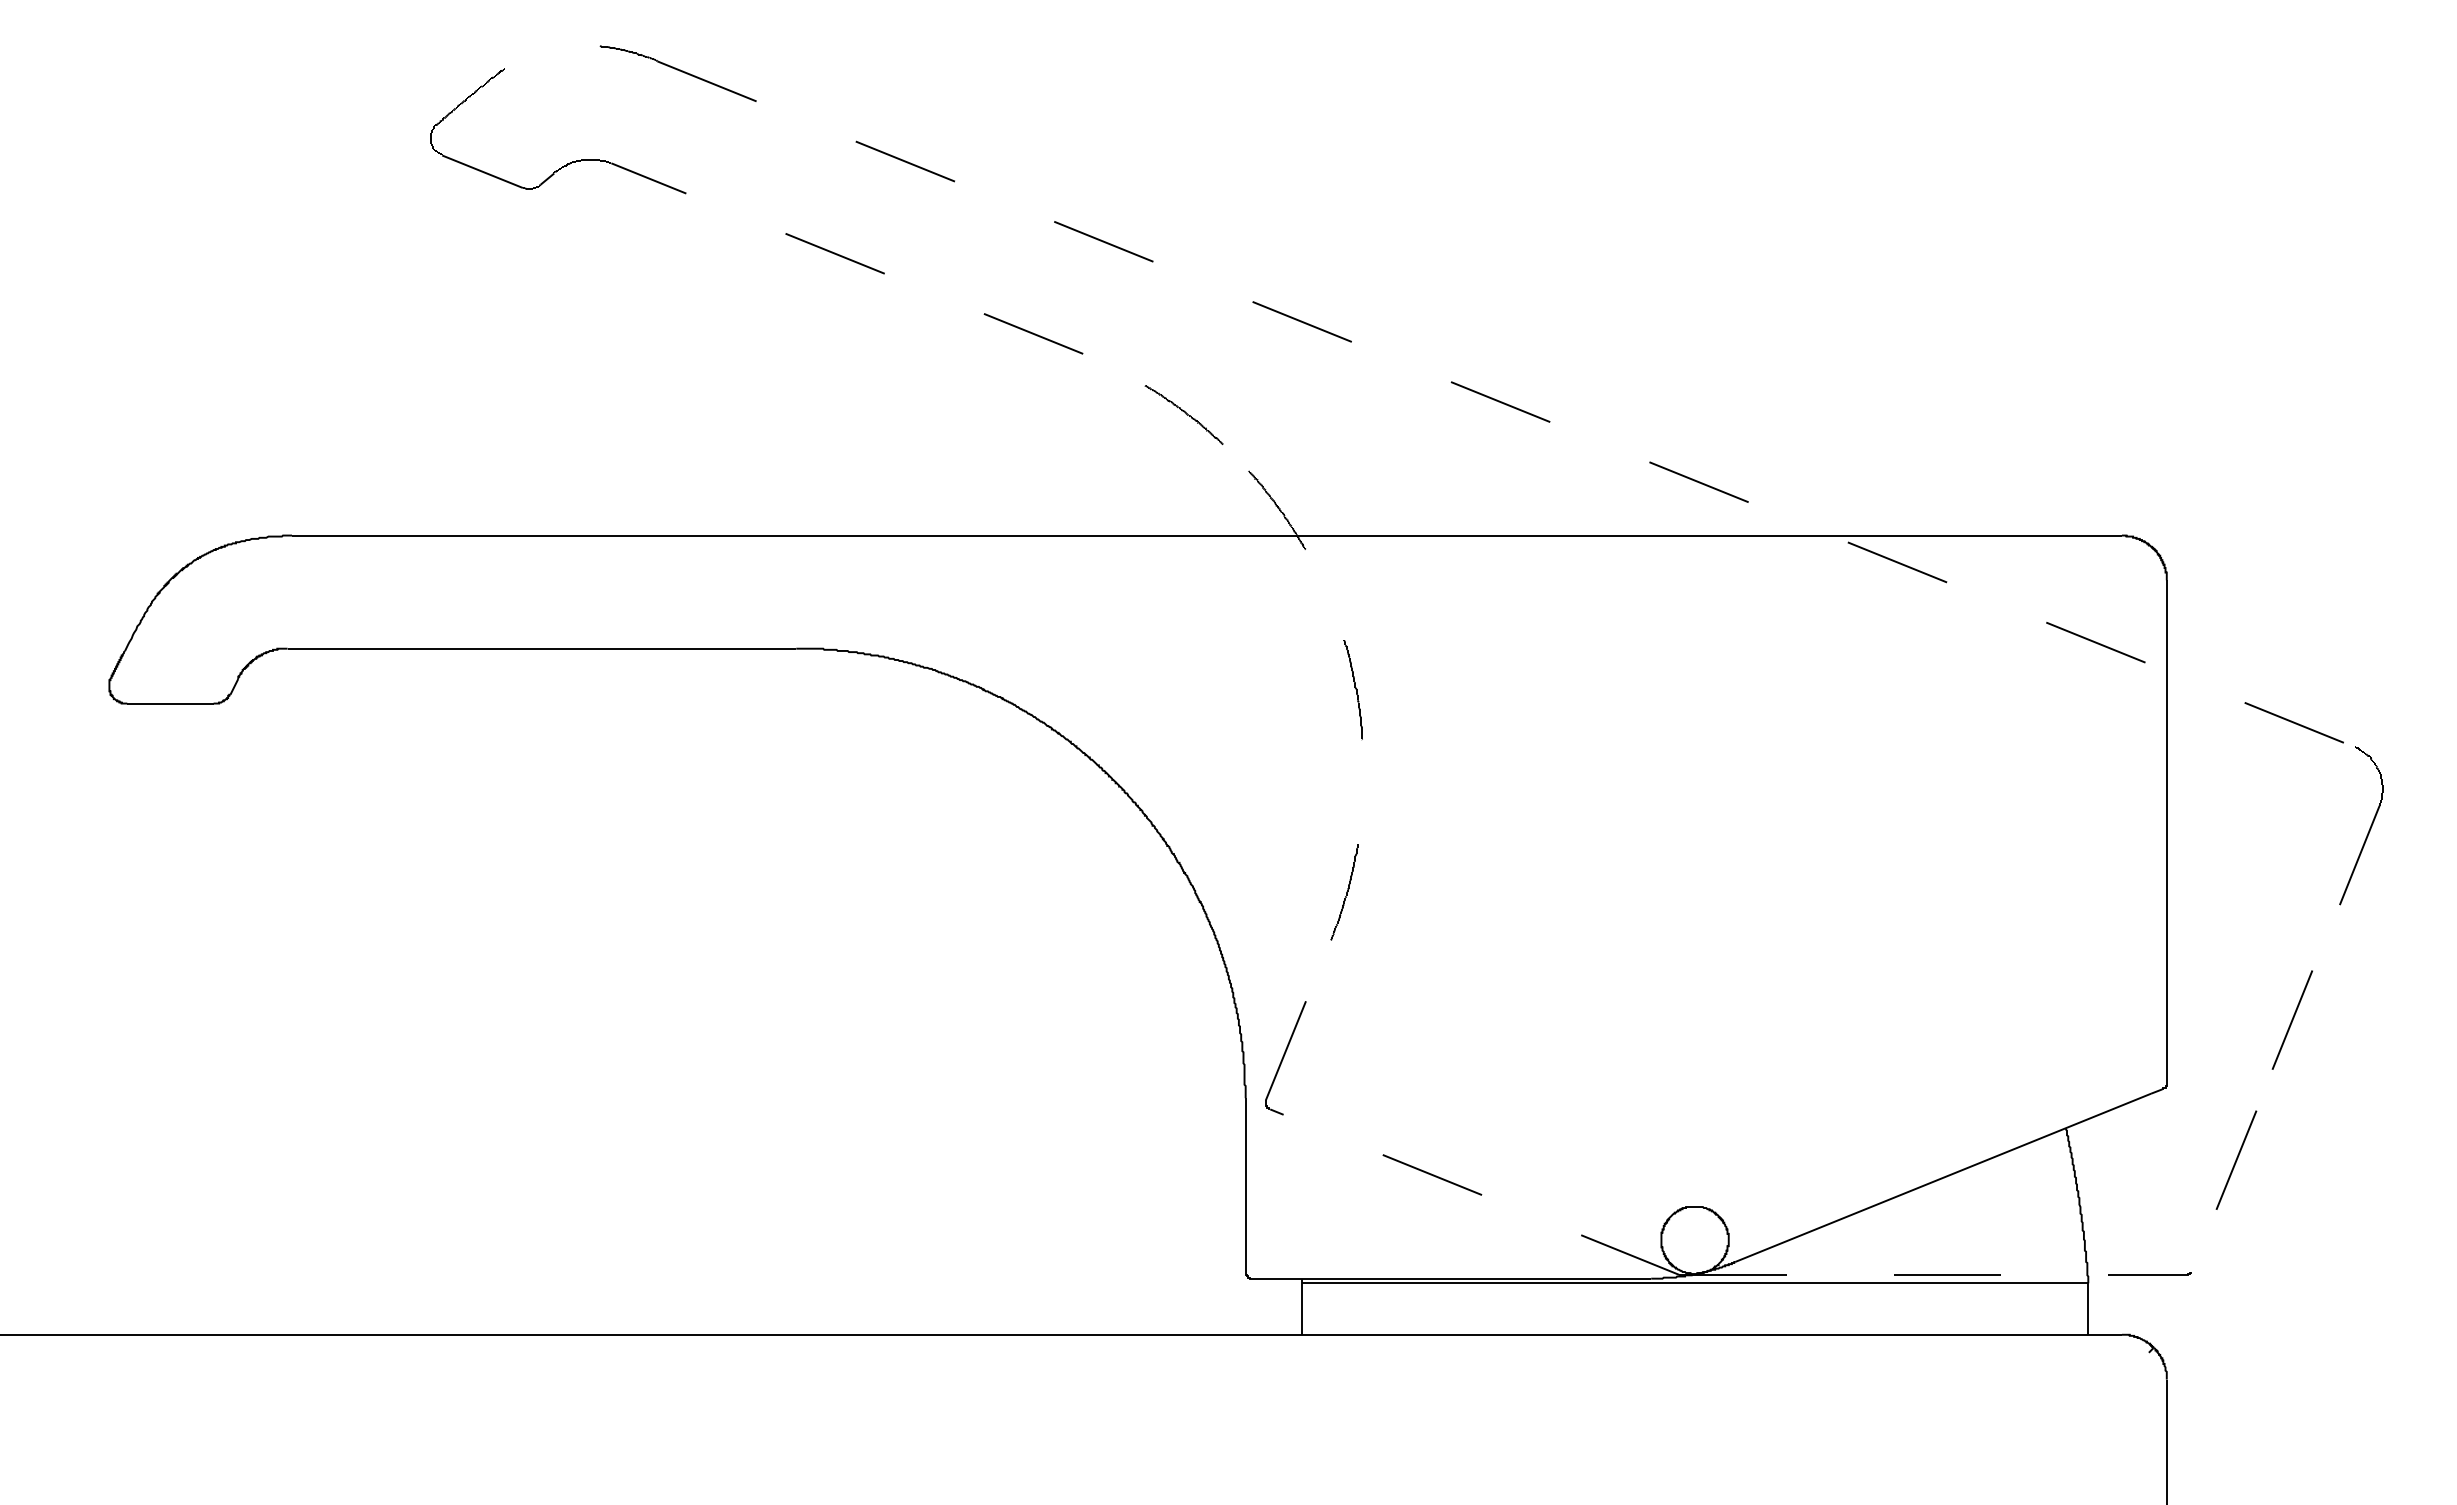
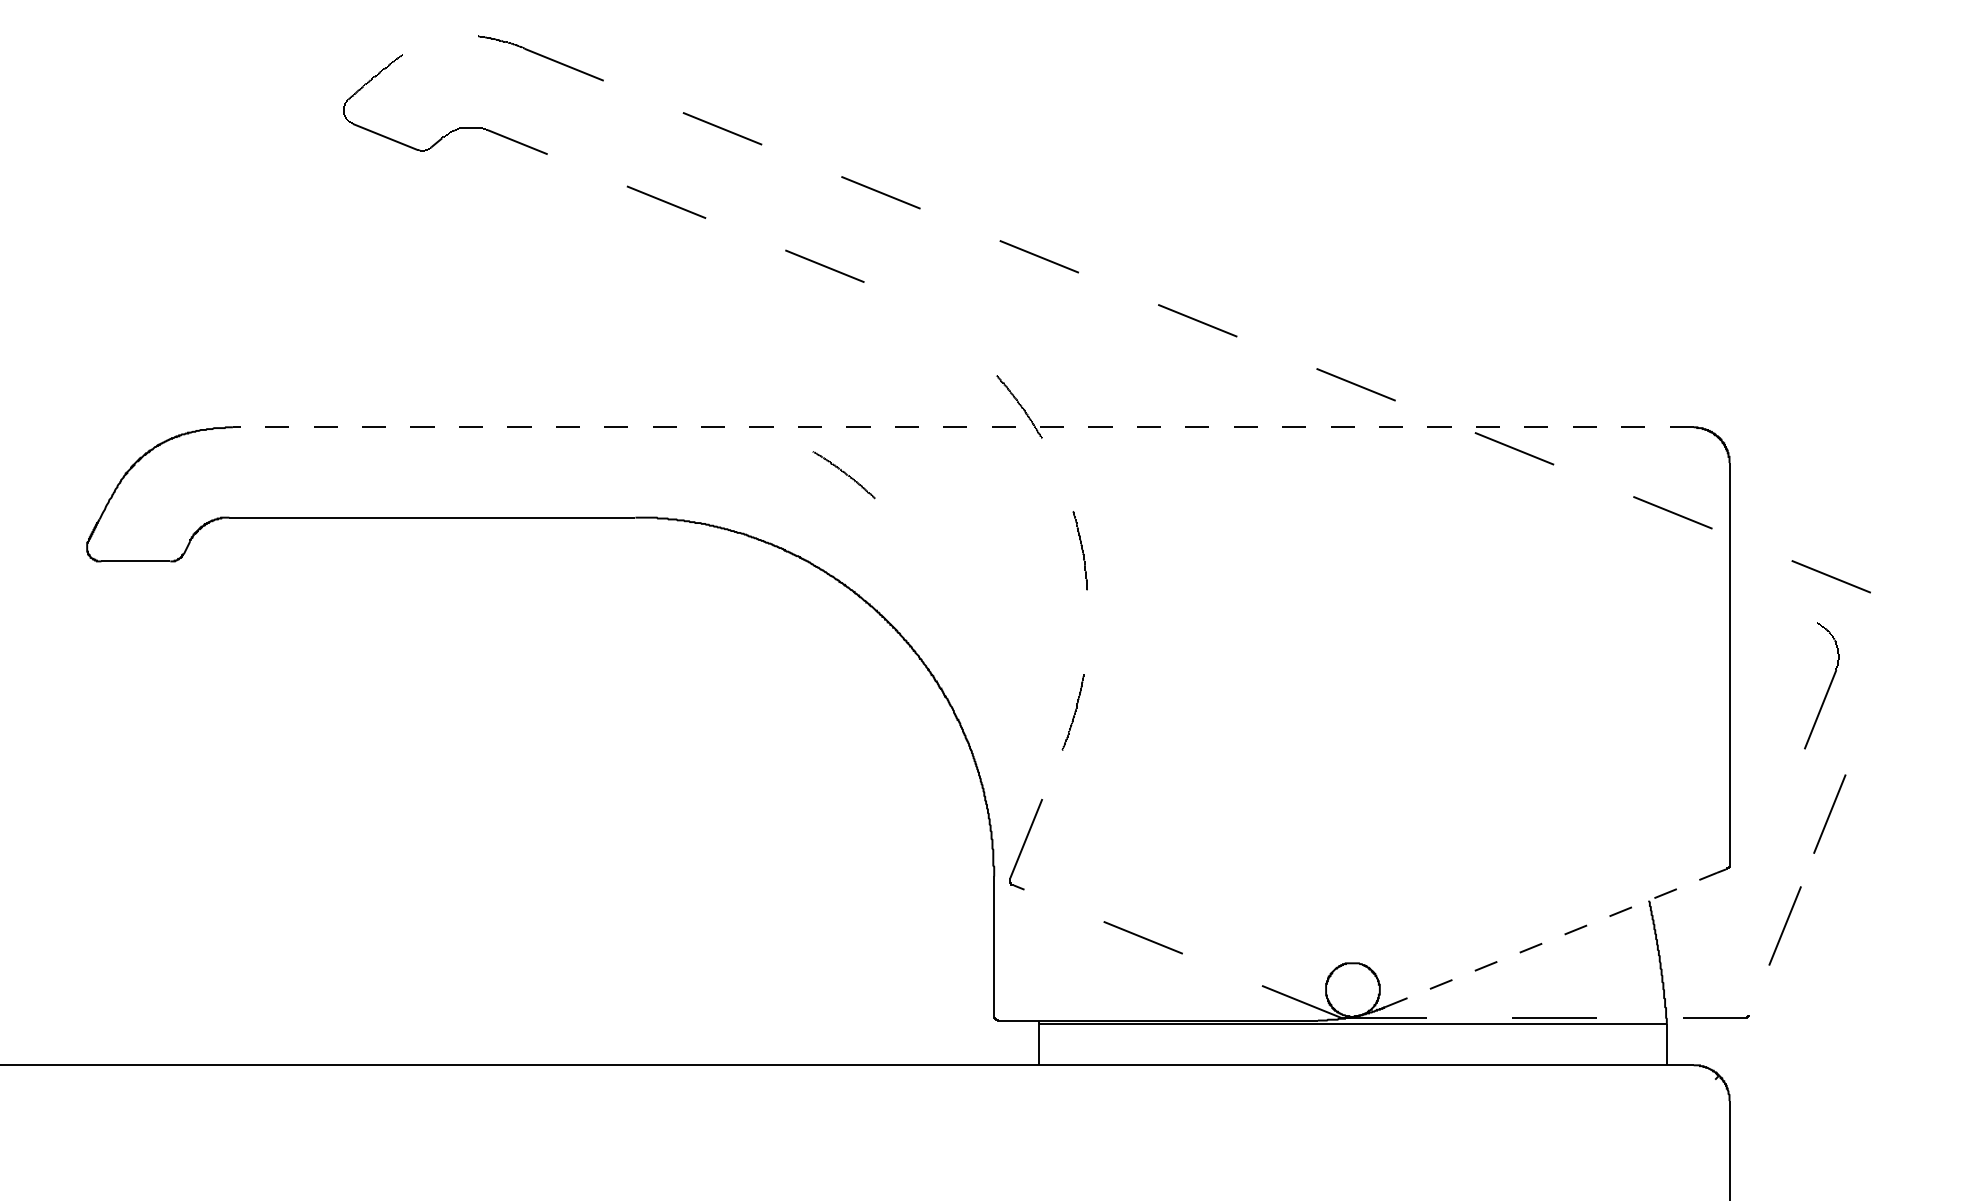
curve: (1184, 413) -> (844, 473), moved
line: (1205, 535) -> (962, 427), solid -> dashed
part: (2369, 826) -> (1828, 686), moved
line: (1943, 1177) -> (1551, 939), solid -> dashed

